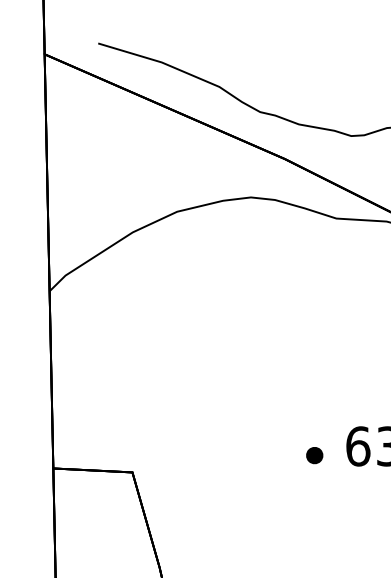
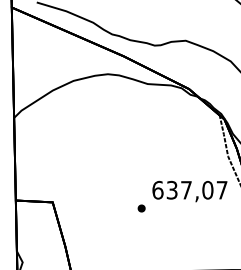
part: (314, 455) -> (141, 208), moved

